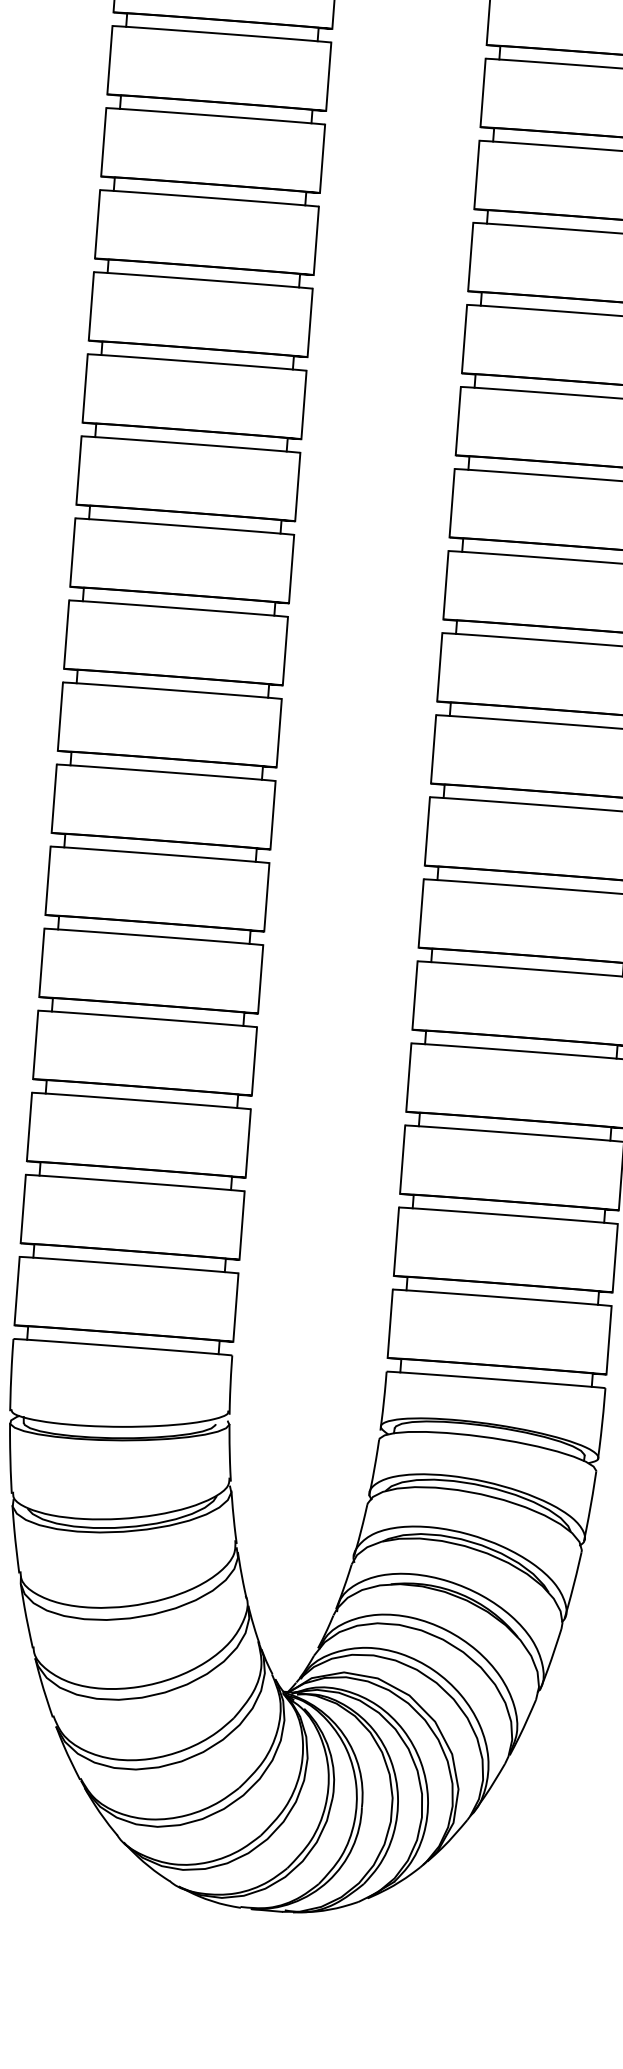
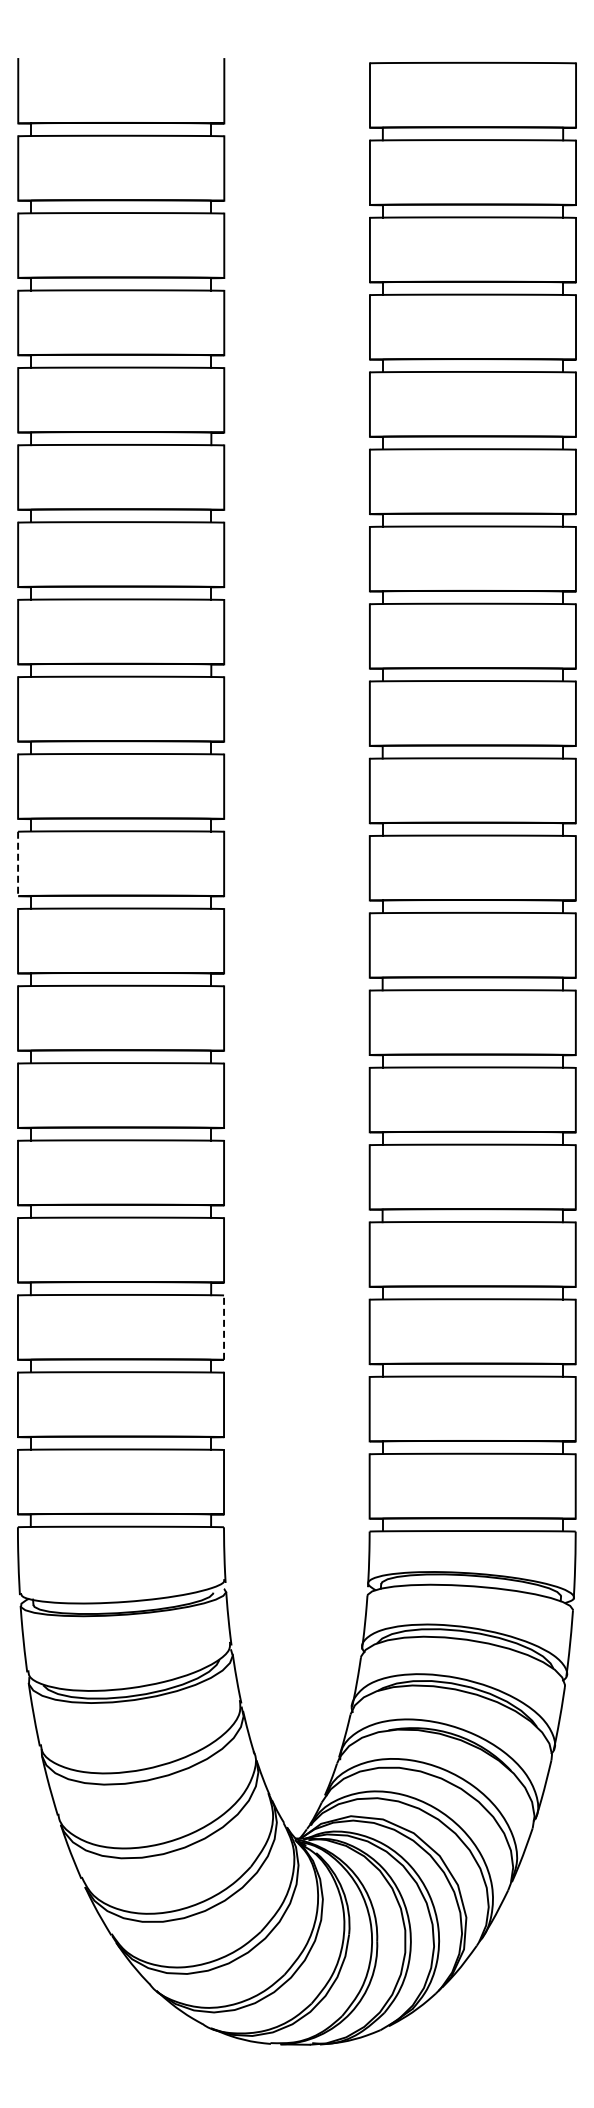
line: (67, 635) -> (18, 864), solid -> dashed
line: (248, 1143) -> (224, 1327), solid -> dashed

